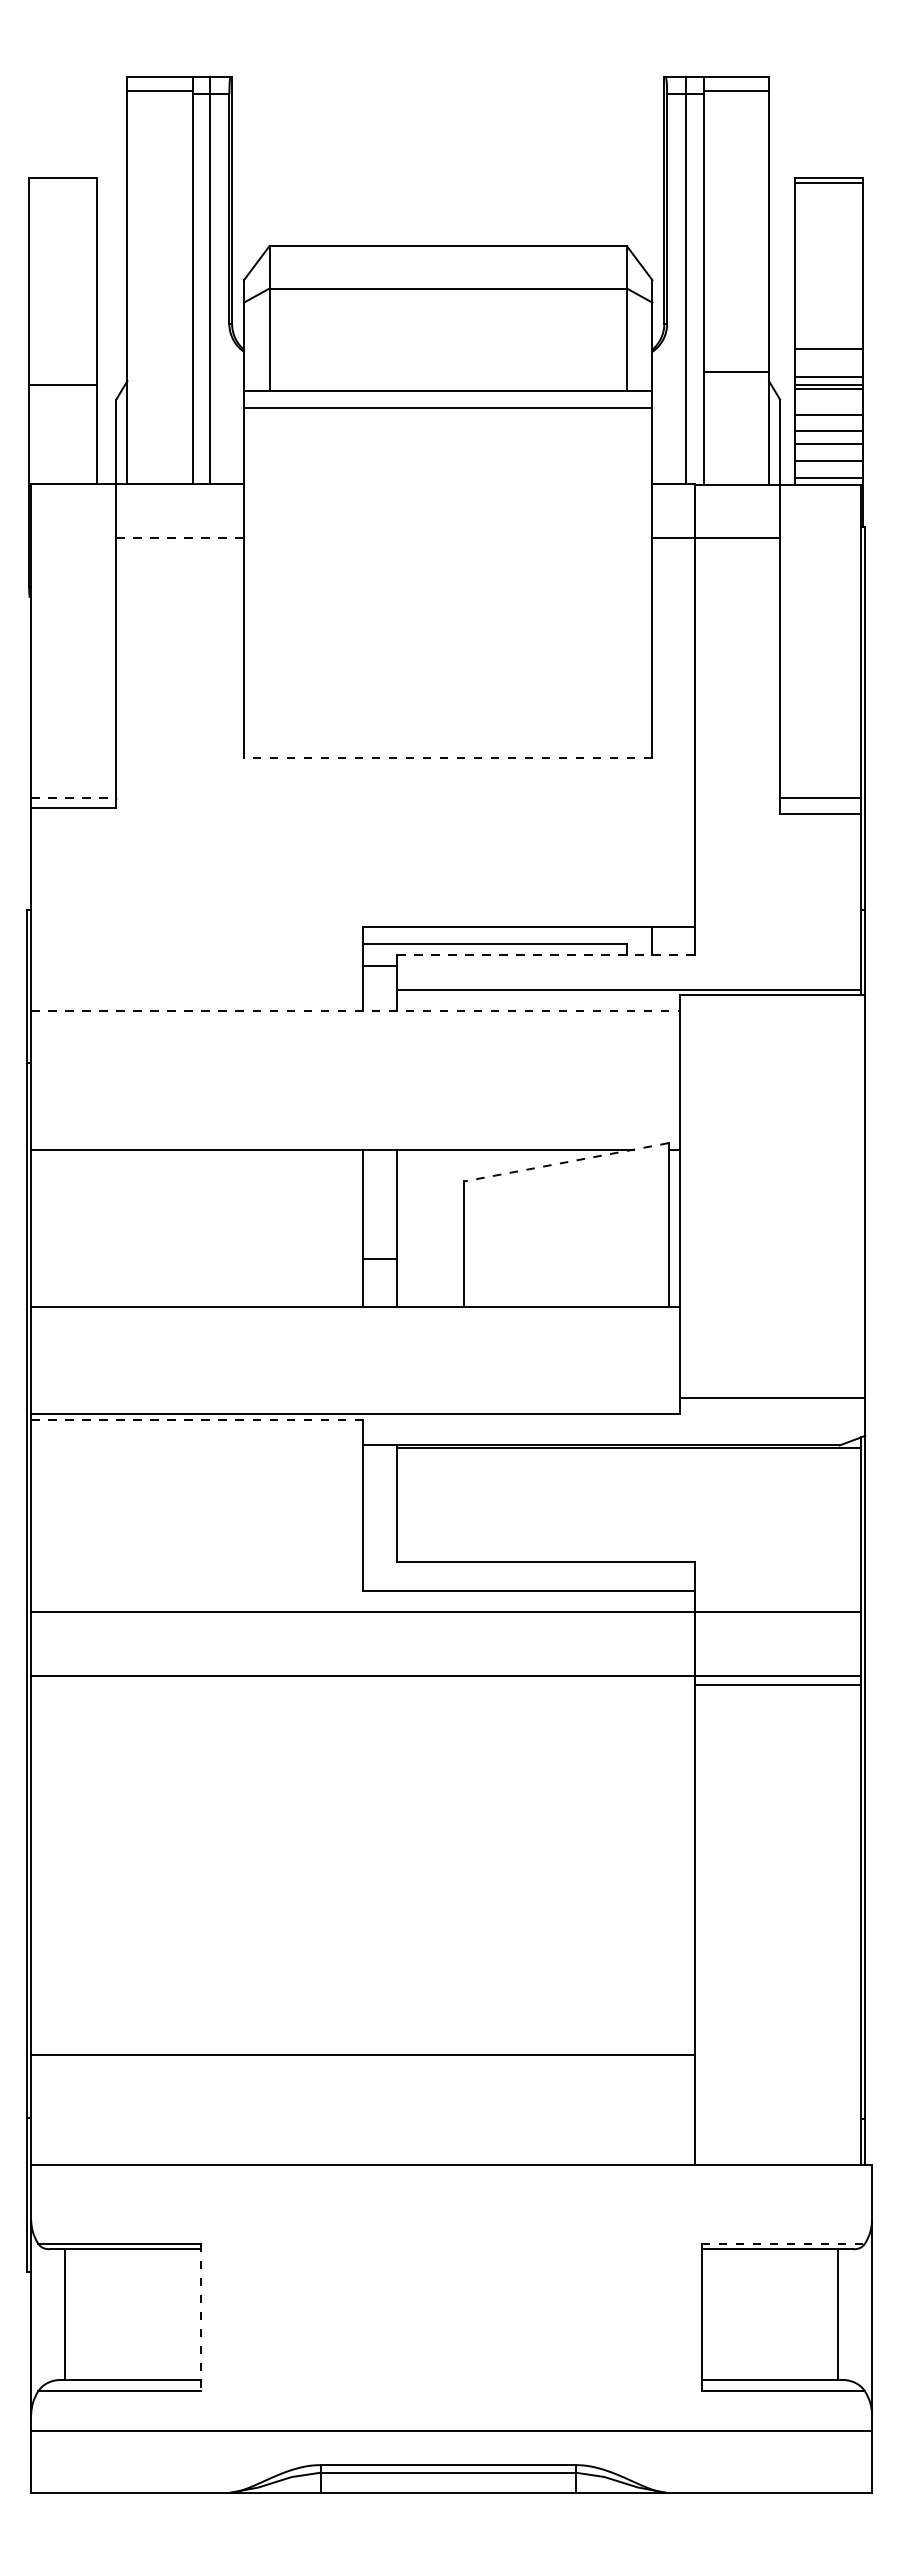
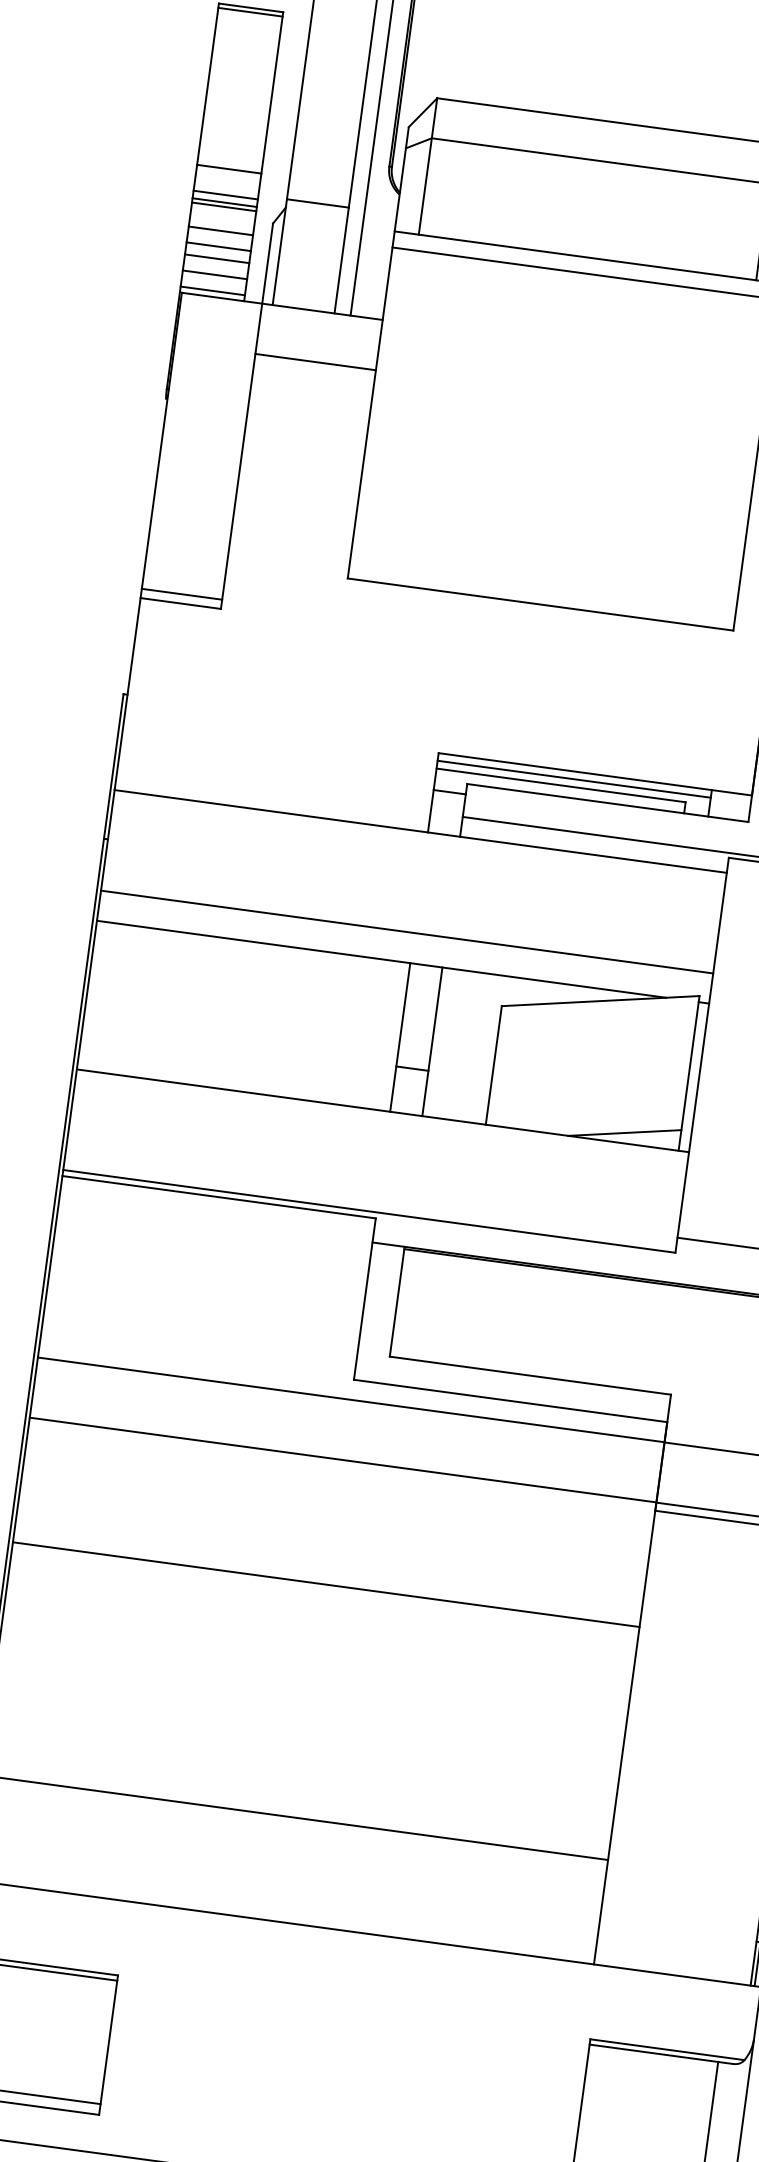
line: (63, 182) -> (250, 11), added
line: (63, 349) -> (229, 169), added
line: (159, 372) -> (317, 203), added
line: (63, 376) -> (226, 195), added
line: (63, 389) -> (224, 207), added
line: (63, 414) -> (221, 230), added
line: (63, 431) -> (219, 246), added
line: (63, 444) -> (217, 259), added
line: (63, 461) -> (215, 275), added
line: (63, 478) -> (213, 291), added
line: (180, 537) -> (316, 361), dashed -> solid
line: (447, 758) -> (539, 604), dashed -> solid
line: (73, 798) -> (181, 594), dashed -> solid
line: (507, 935) -> (573, 779), added
line: (546, 955) -> (608, 803), dashed -> solid
line: (355, 1011) -> (420, 831), dashed -> solid
line: (355, 1117) -> (407, 931), added
line: (566, 1162) -> (600, 1001), dashed -> solid
line: (609, 1296) -> (624, 1133), added
line: (197, 1419) -> (219, 1196), dashed -> solid
line: (362, 1807) -> (325, 1584), added
line: (783, 2243) -> (667, 2049), dashed -> solid
line: (201, 2317) -> (108, 2045), dashed -> solid

